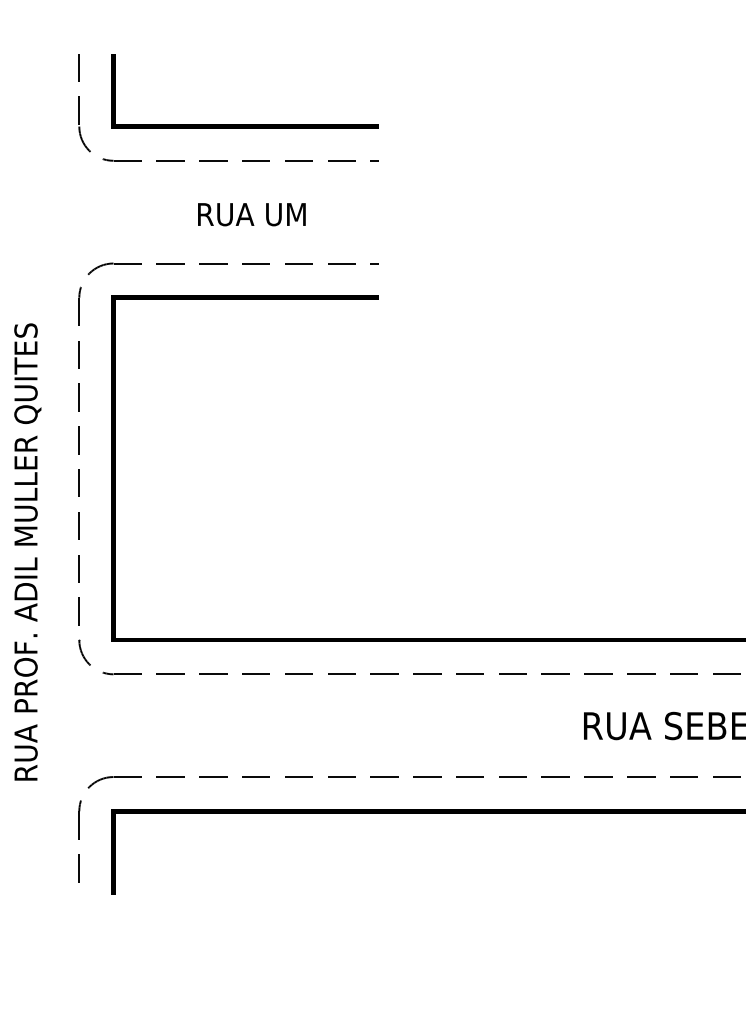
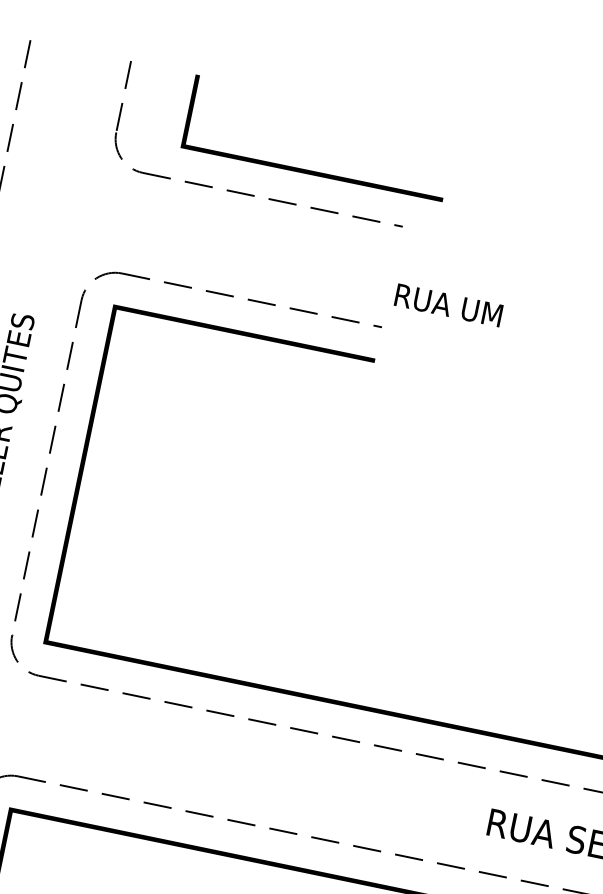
line: (244, 124) -> (311, 170), moved
text: (251, 214) -> (448, 305), moved

